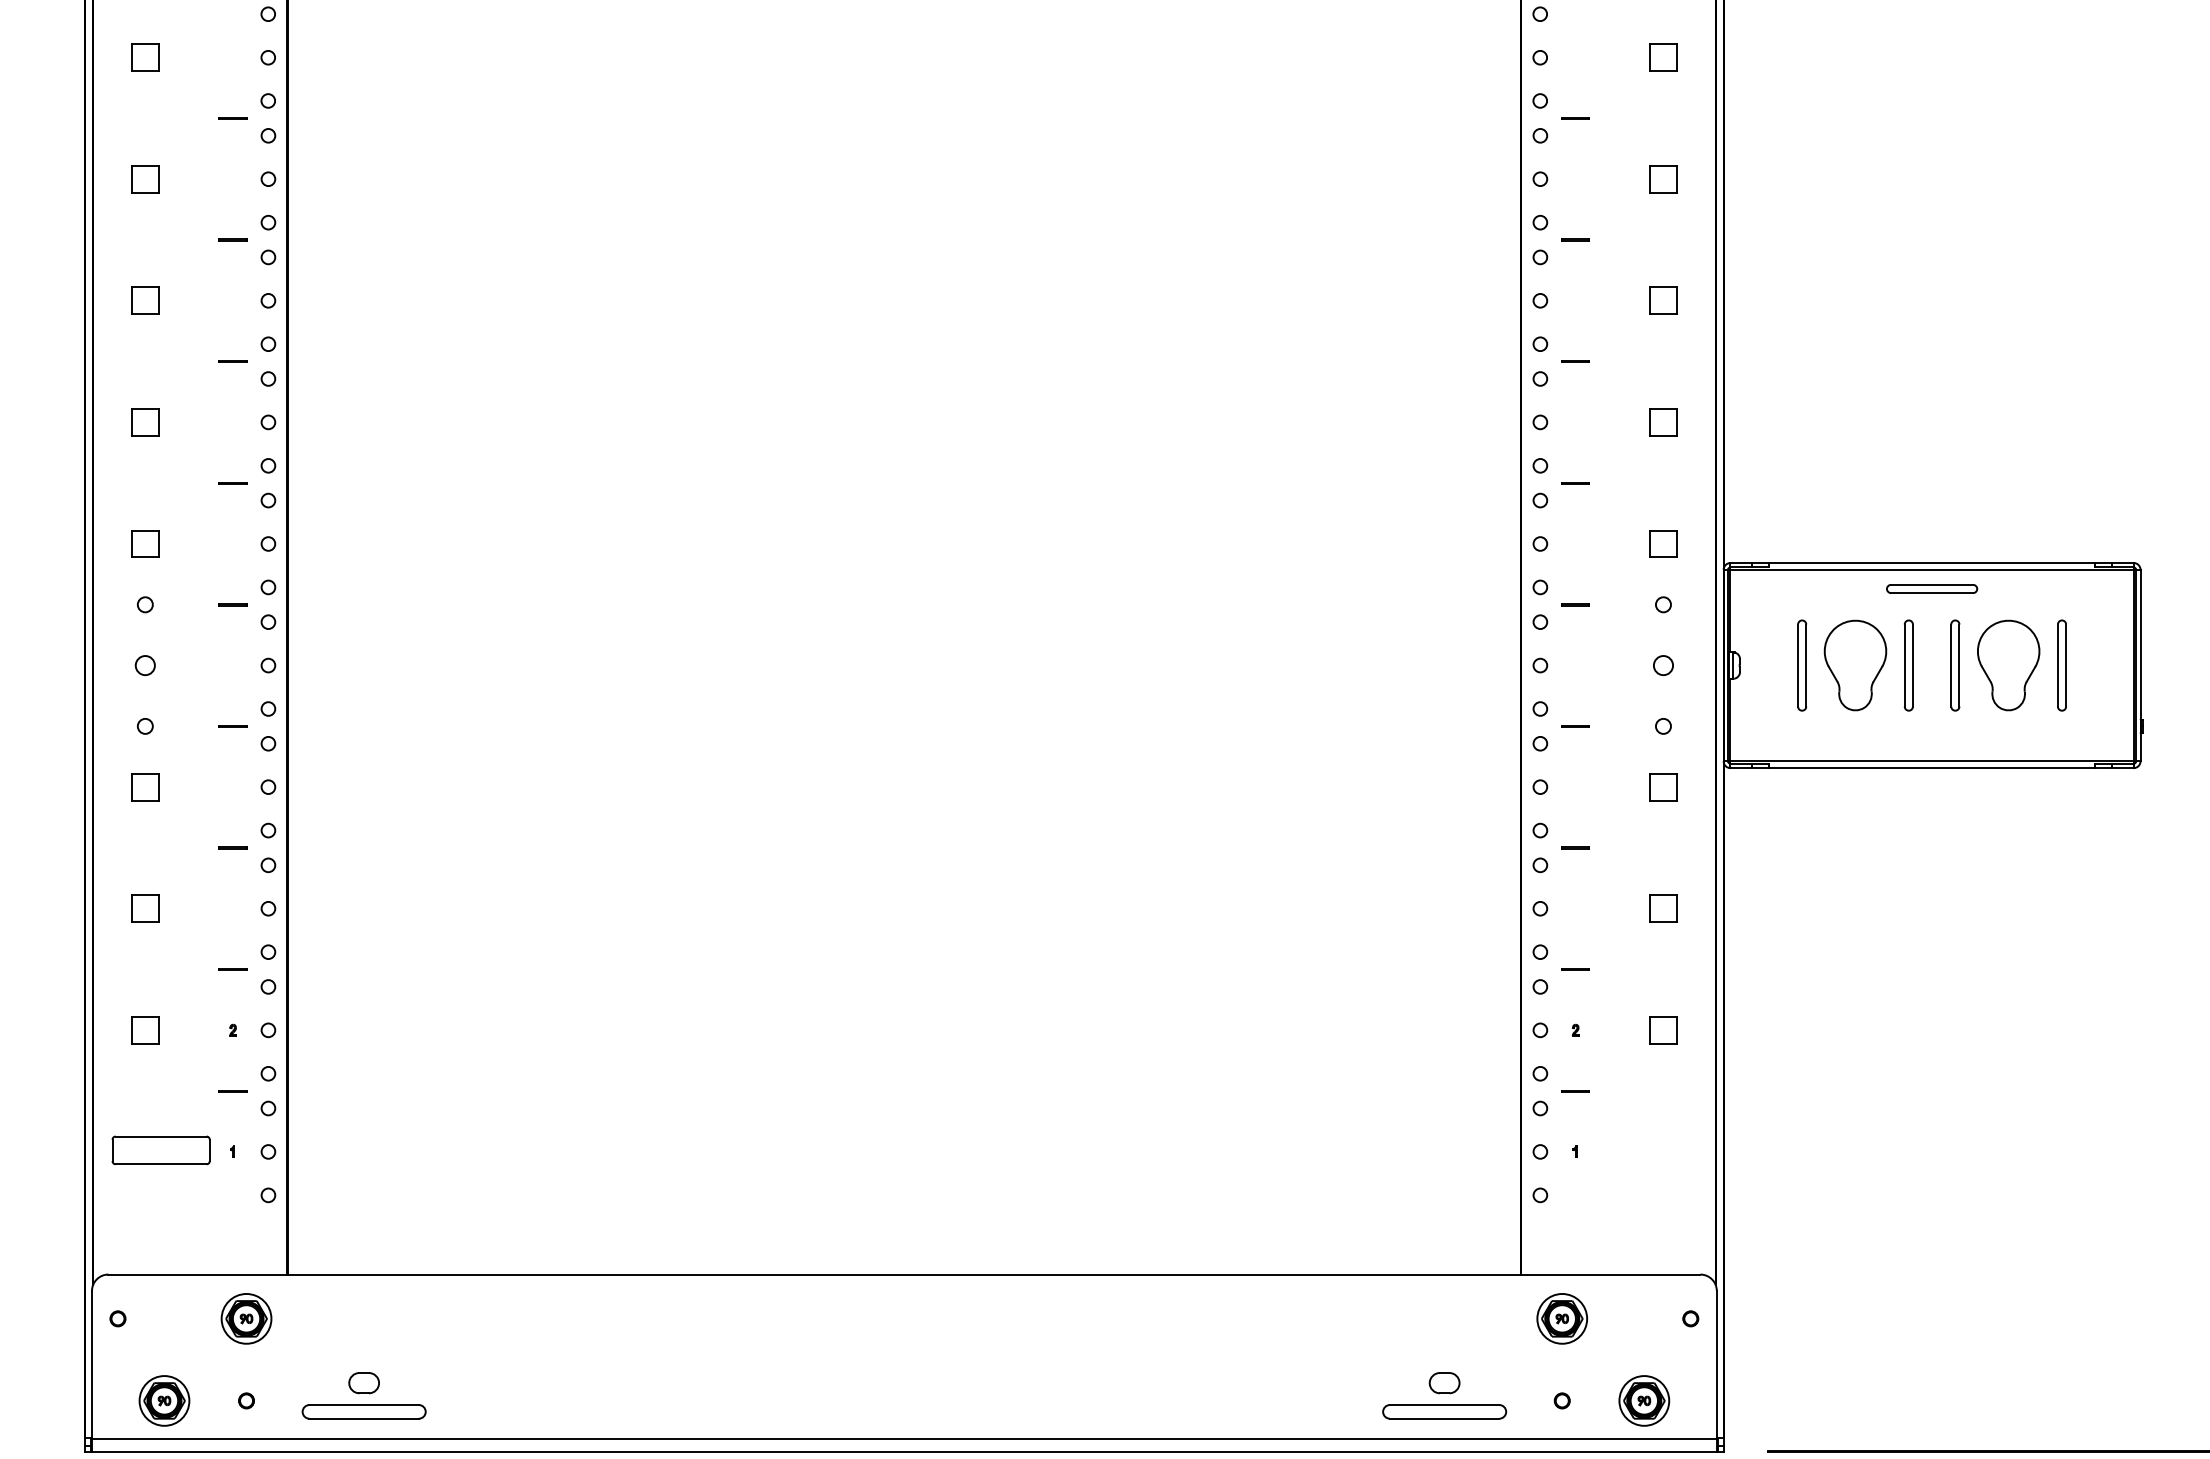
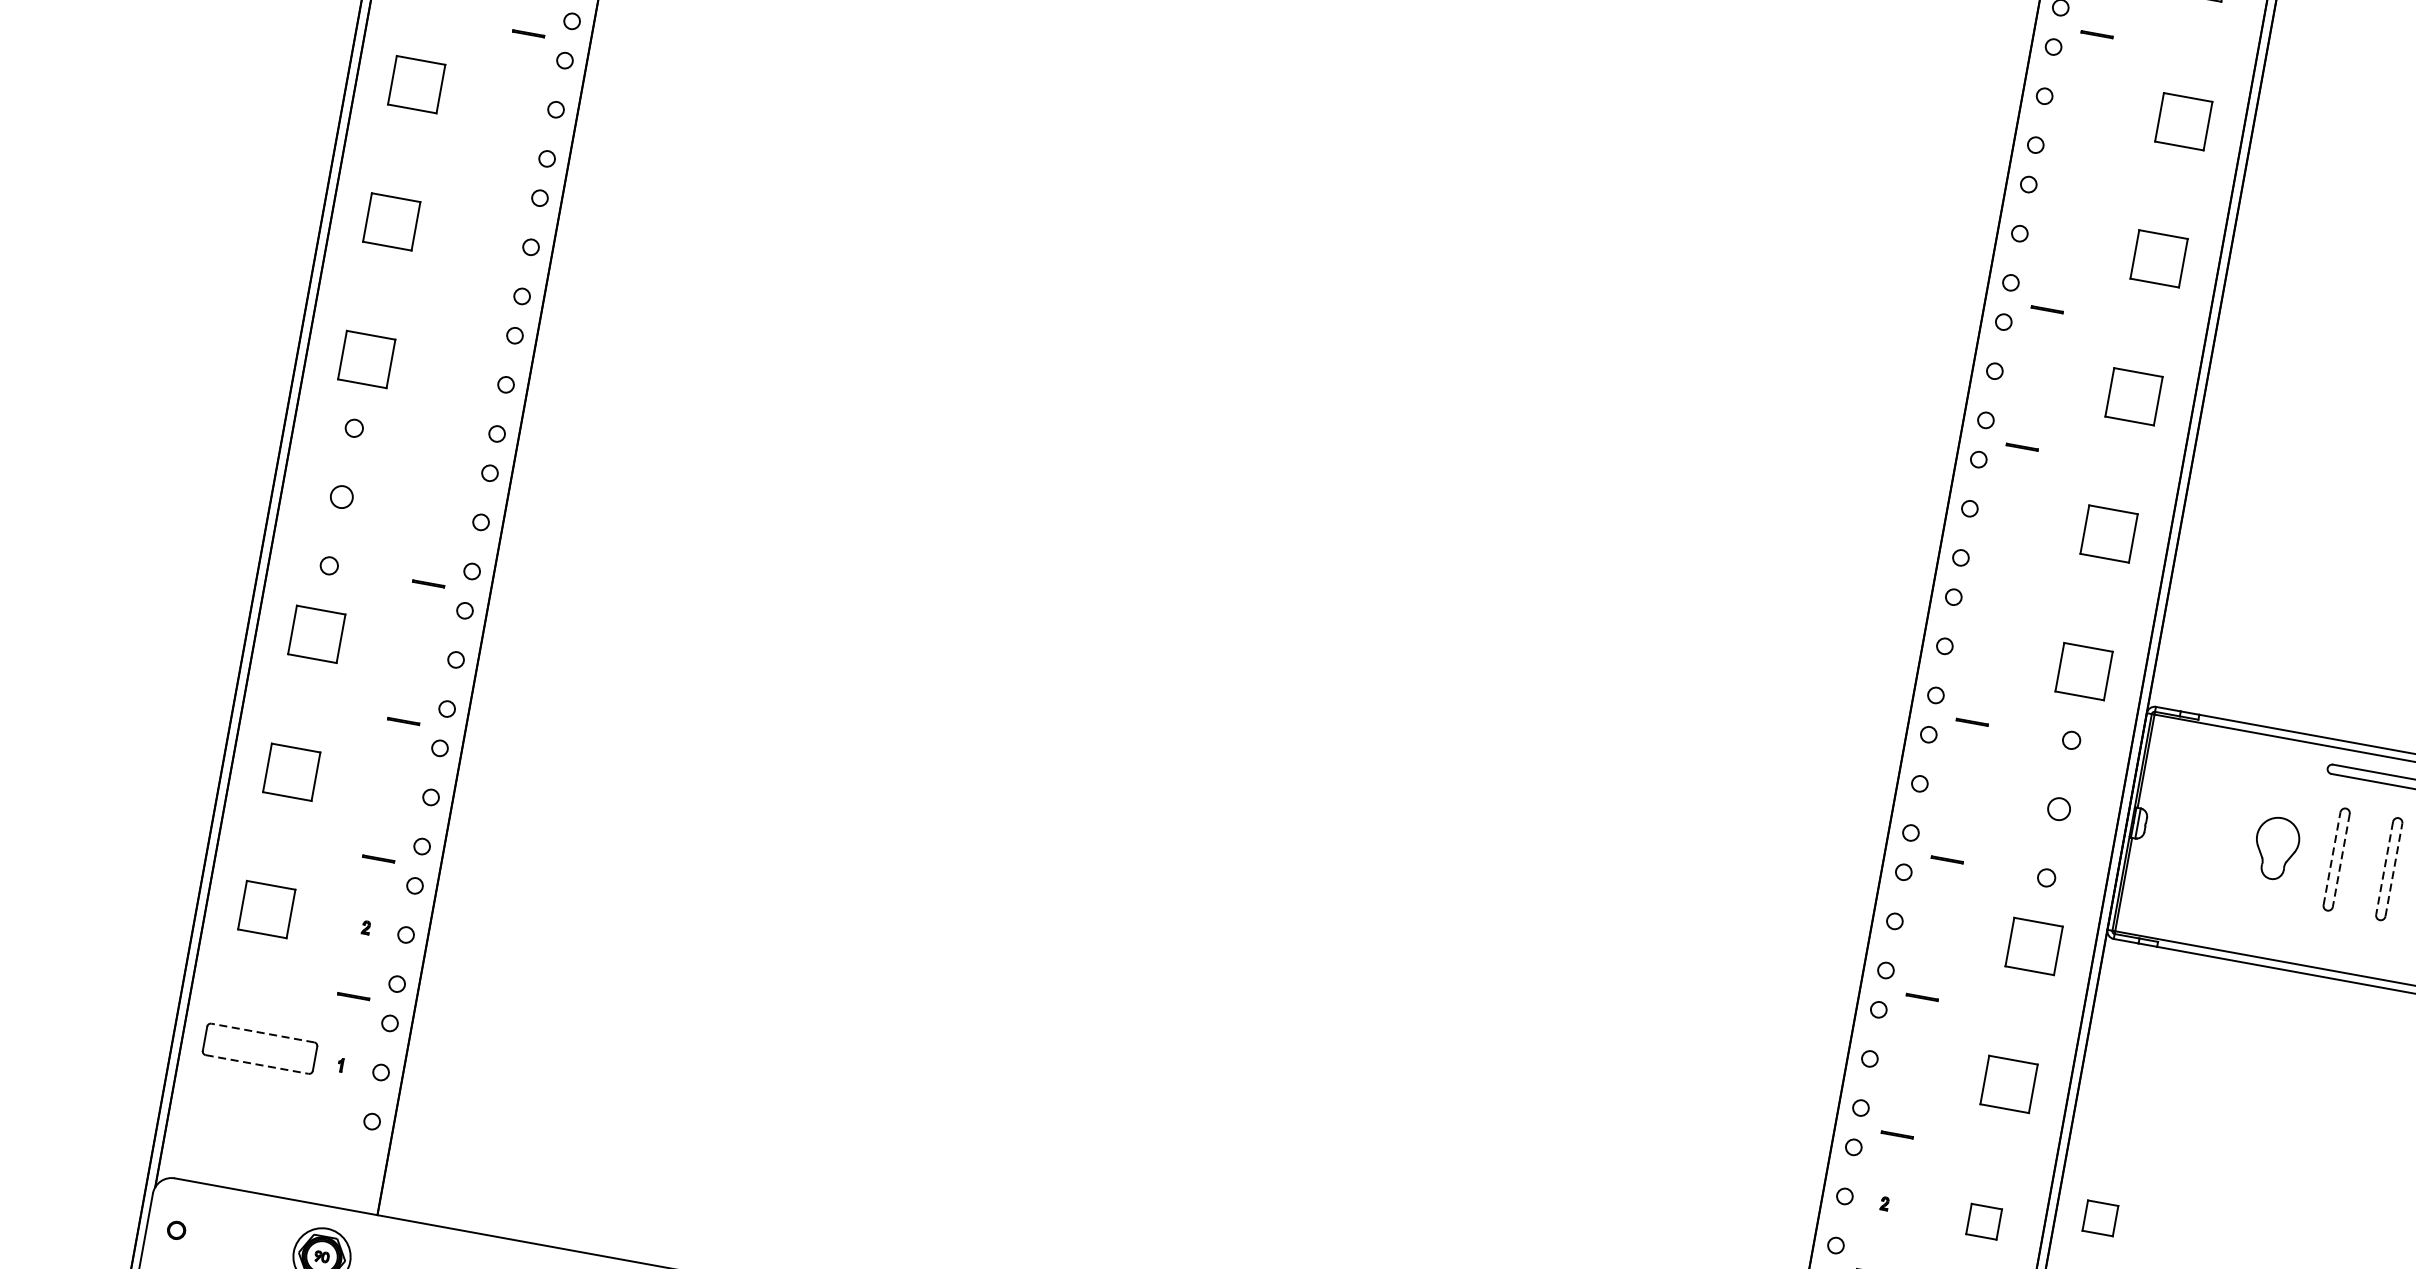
part: (1663, 57) -> (2184, 121), size x1.6
line: (1575, 118) -> (2072, 172), removed
part: (1663, 179) -> (2159, 259), size x1.6
part: (145, 300) -> (417, 84), size x1.6
part: (1663, 300) -> (2134, 396), size x1.6
line: (232, 361) -> (502, 171), removed
part: (145, 422) -> (391, 222), size x1.6
part: (1663, 422) -> (2109, 534), size x1.6
line: (232, 483) -> (477, 309), removed
line: (1575, 483) -> (1997, 585), removed
part: (145, 543) -> (367, 359), size x1.6
part: (1663, 543) -> (2084, 671), size x1.6
line: (232, 604) -> (452, 445), removed
part: (1802, 665) -> (2216, 837), removed
part: (1855, 665) -> (2276, 848), size x0.6
line: (1904, 665) -> (2331, 858), solid -> dashed
line: (1959, 665) -> (2393, 869), solid -> dashed
line: (1912, 666) -> (2340, 861), solid -> dashed
line: (1951, 666) -> (2384, 869), solid -> dashed
part: (145, 787) -> (316, 635), size x1.6
part: (1663, 787) -> (2034, 947), size x1.6
part: (145, 908) -> (292, 771), size x1.6
part: (1663, 908) -> (2009, 1083), size x1.6
part: (1762, 1009) -> (2100, 1218), added
part: (145, 1030) -> (267, 909), size x1.6
line: (161, 1136) -> (263, 1033), solid -> dashed
line: (161, 1164) -> (257, 1064), solid -> dashed

